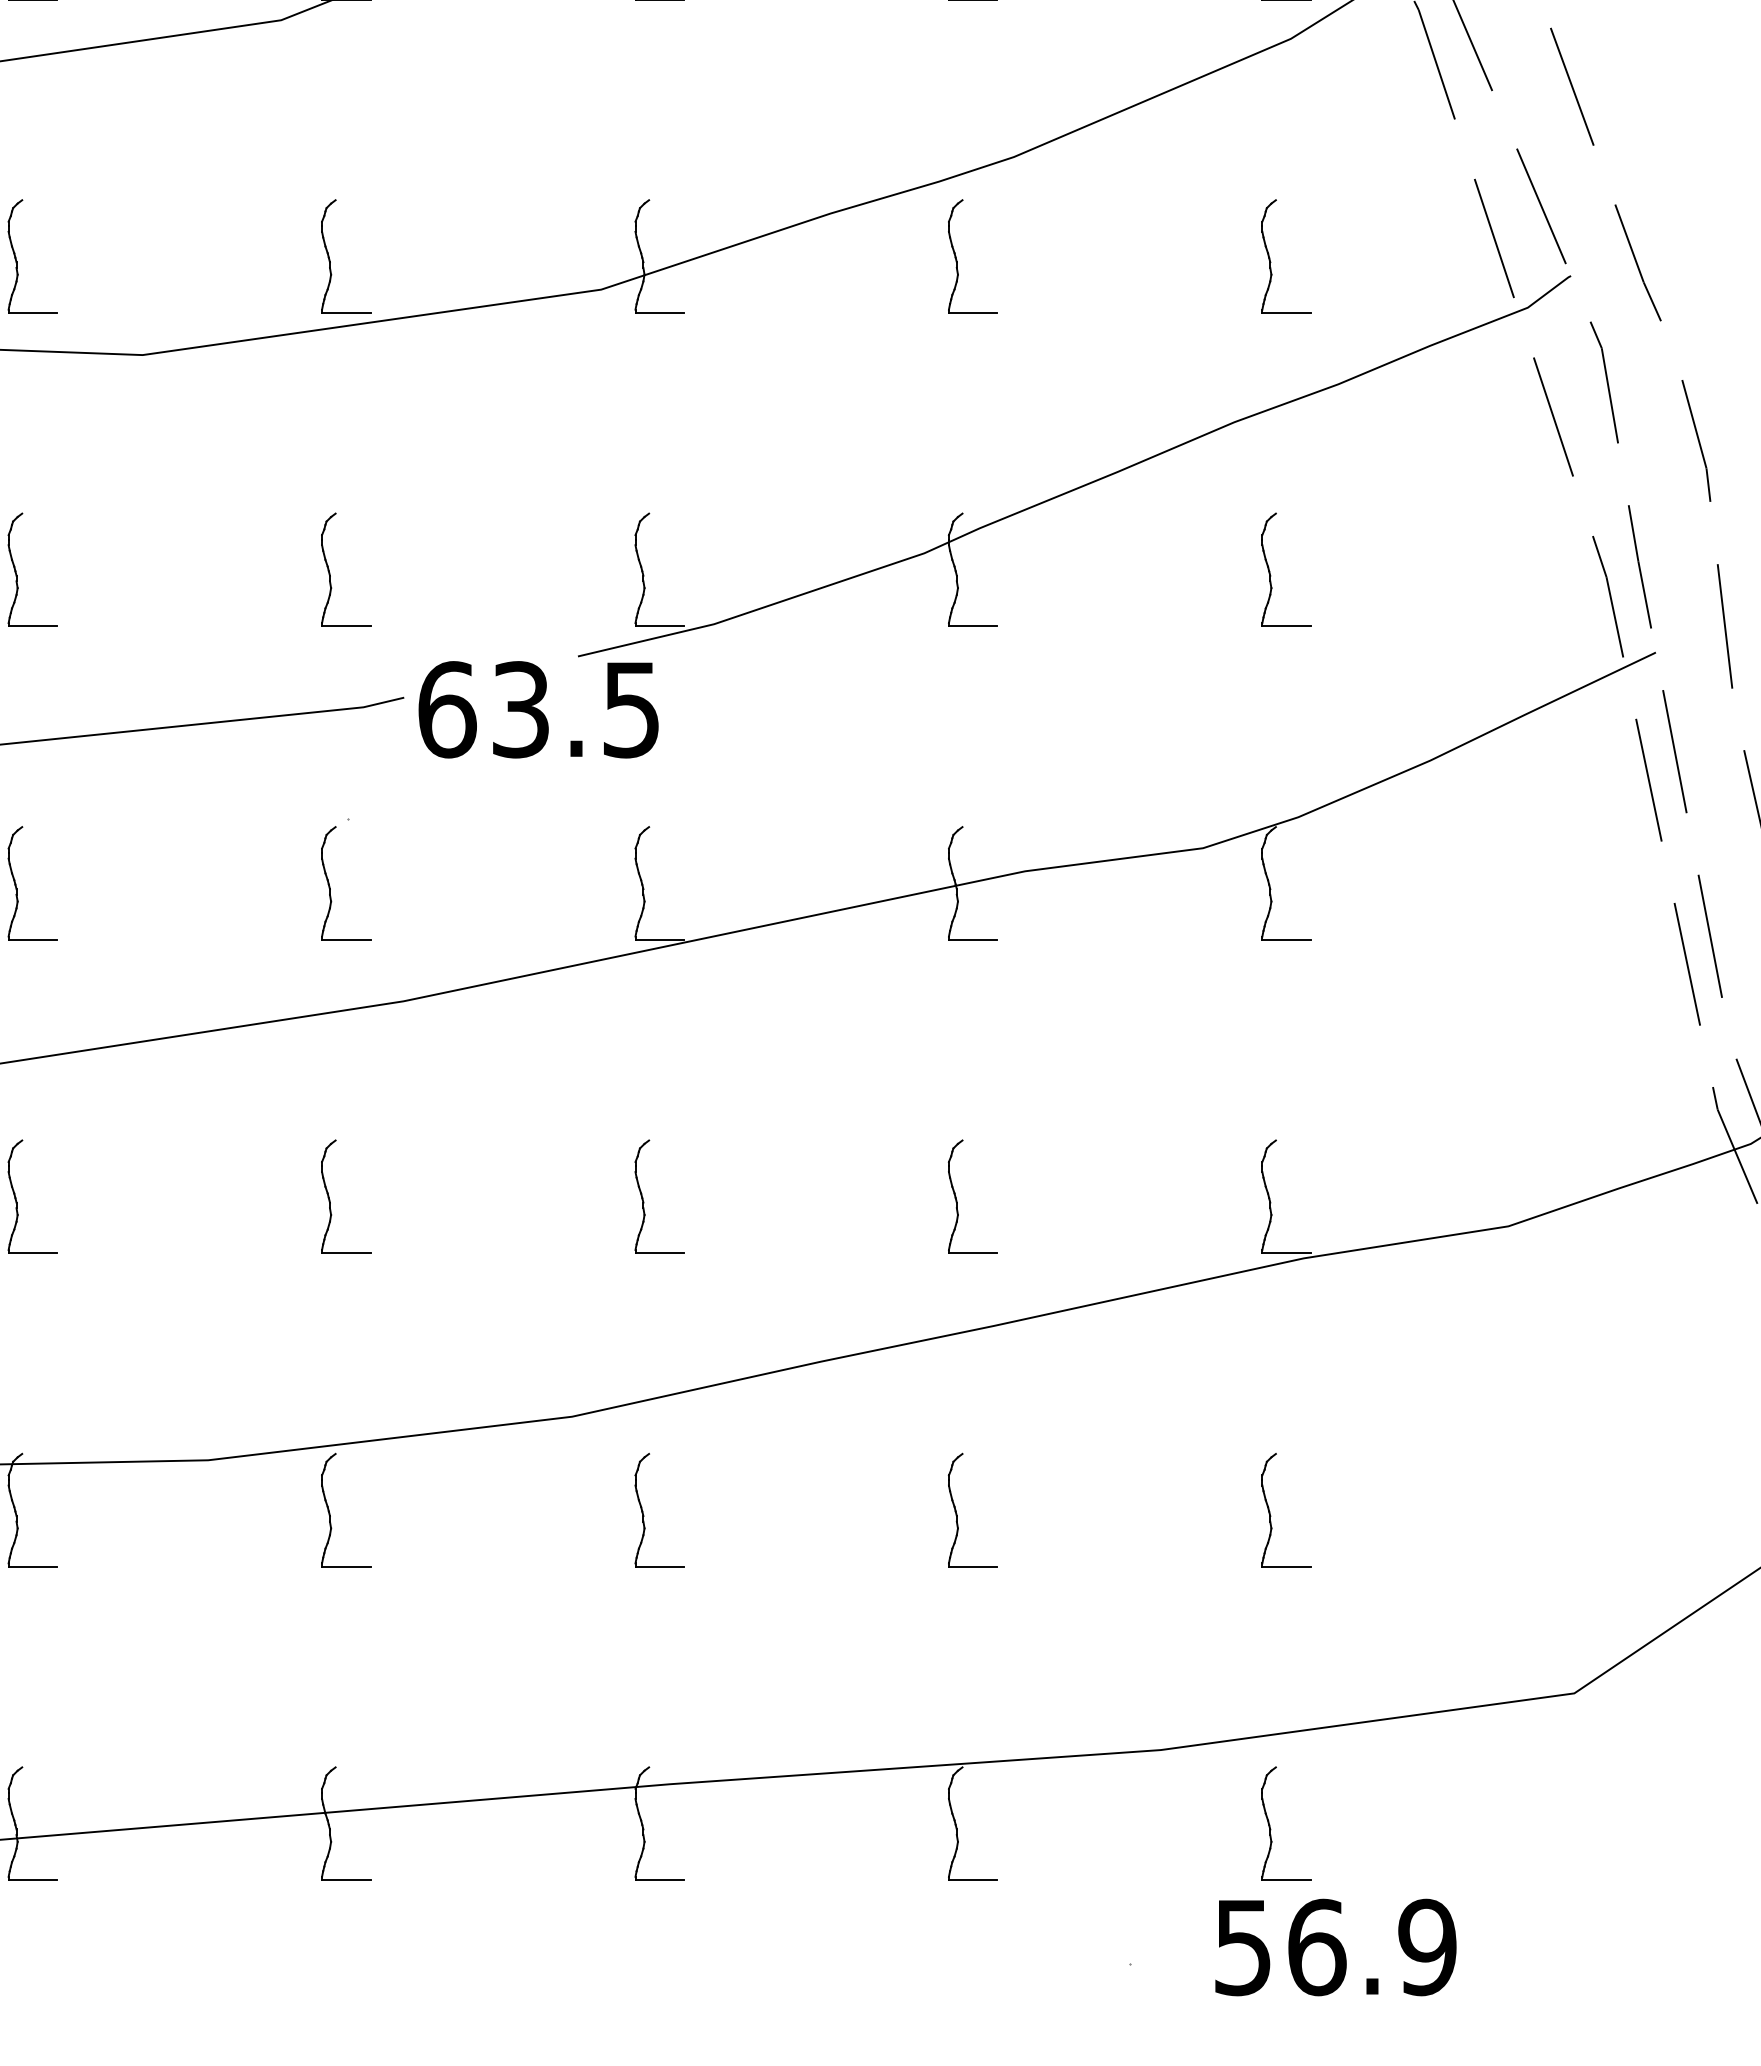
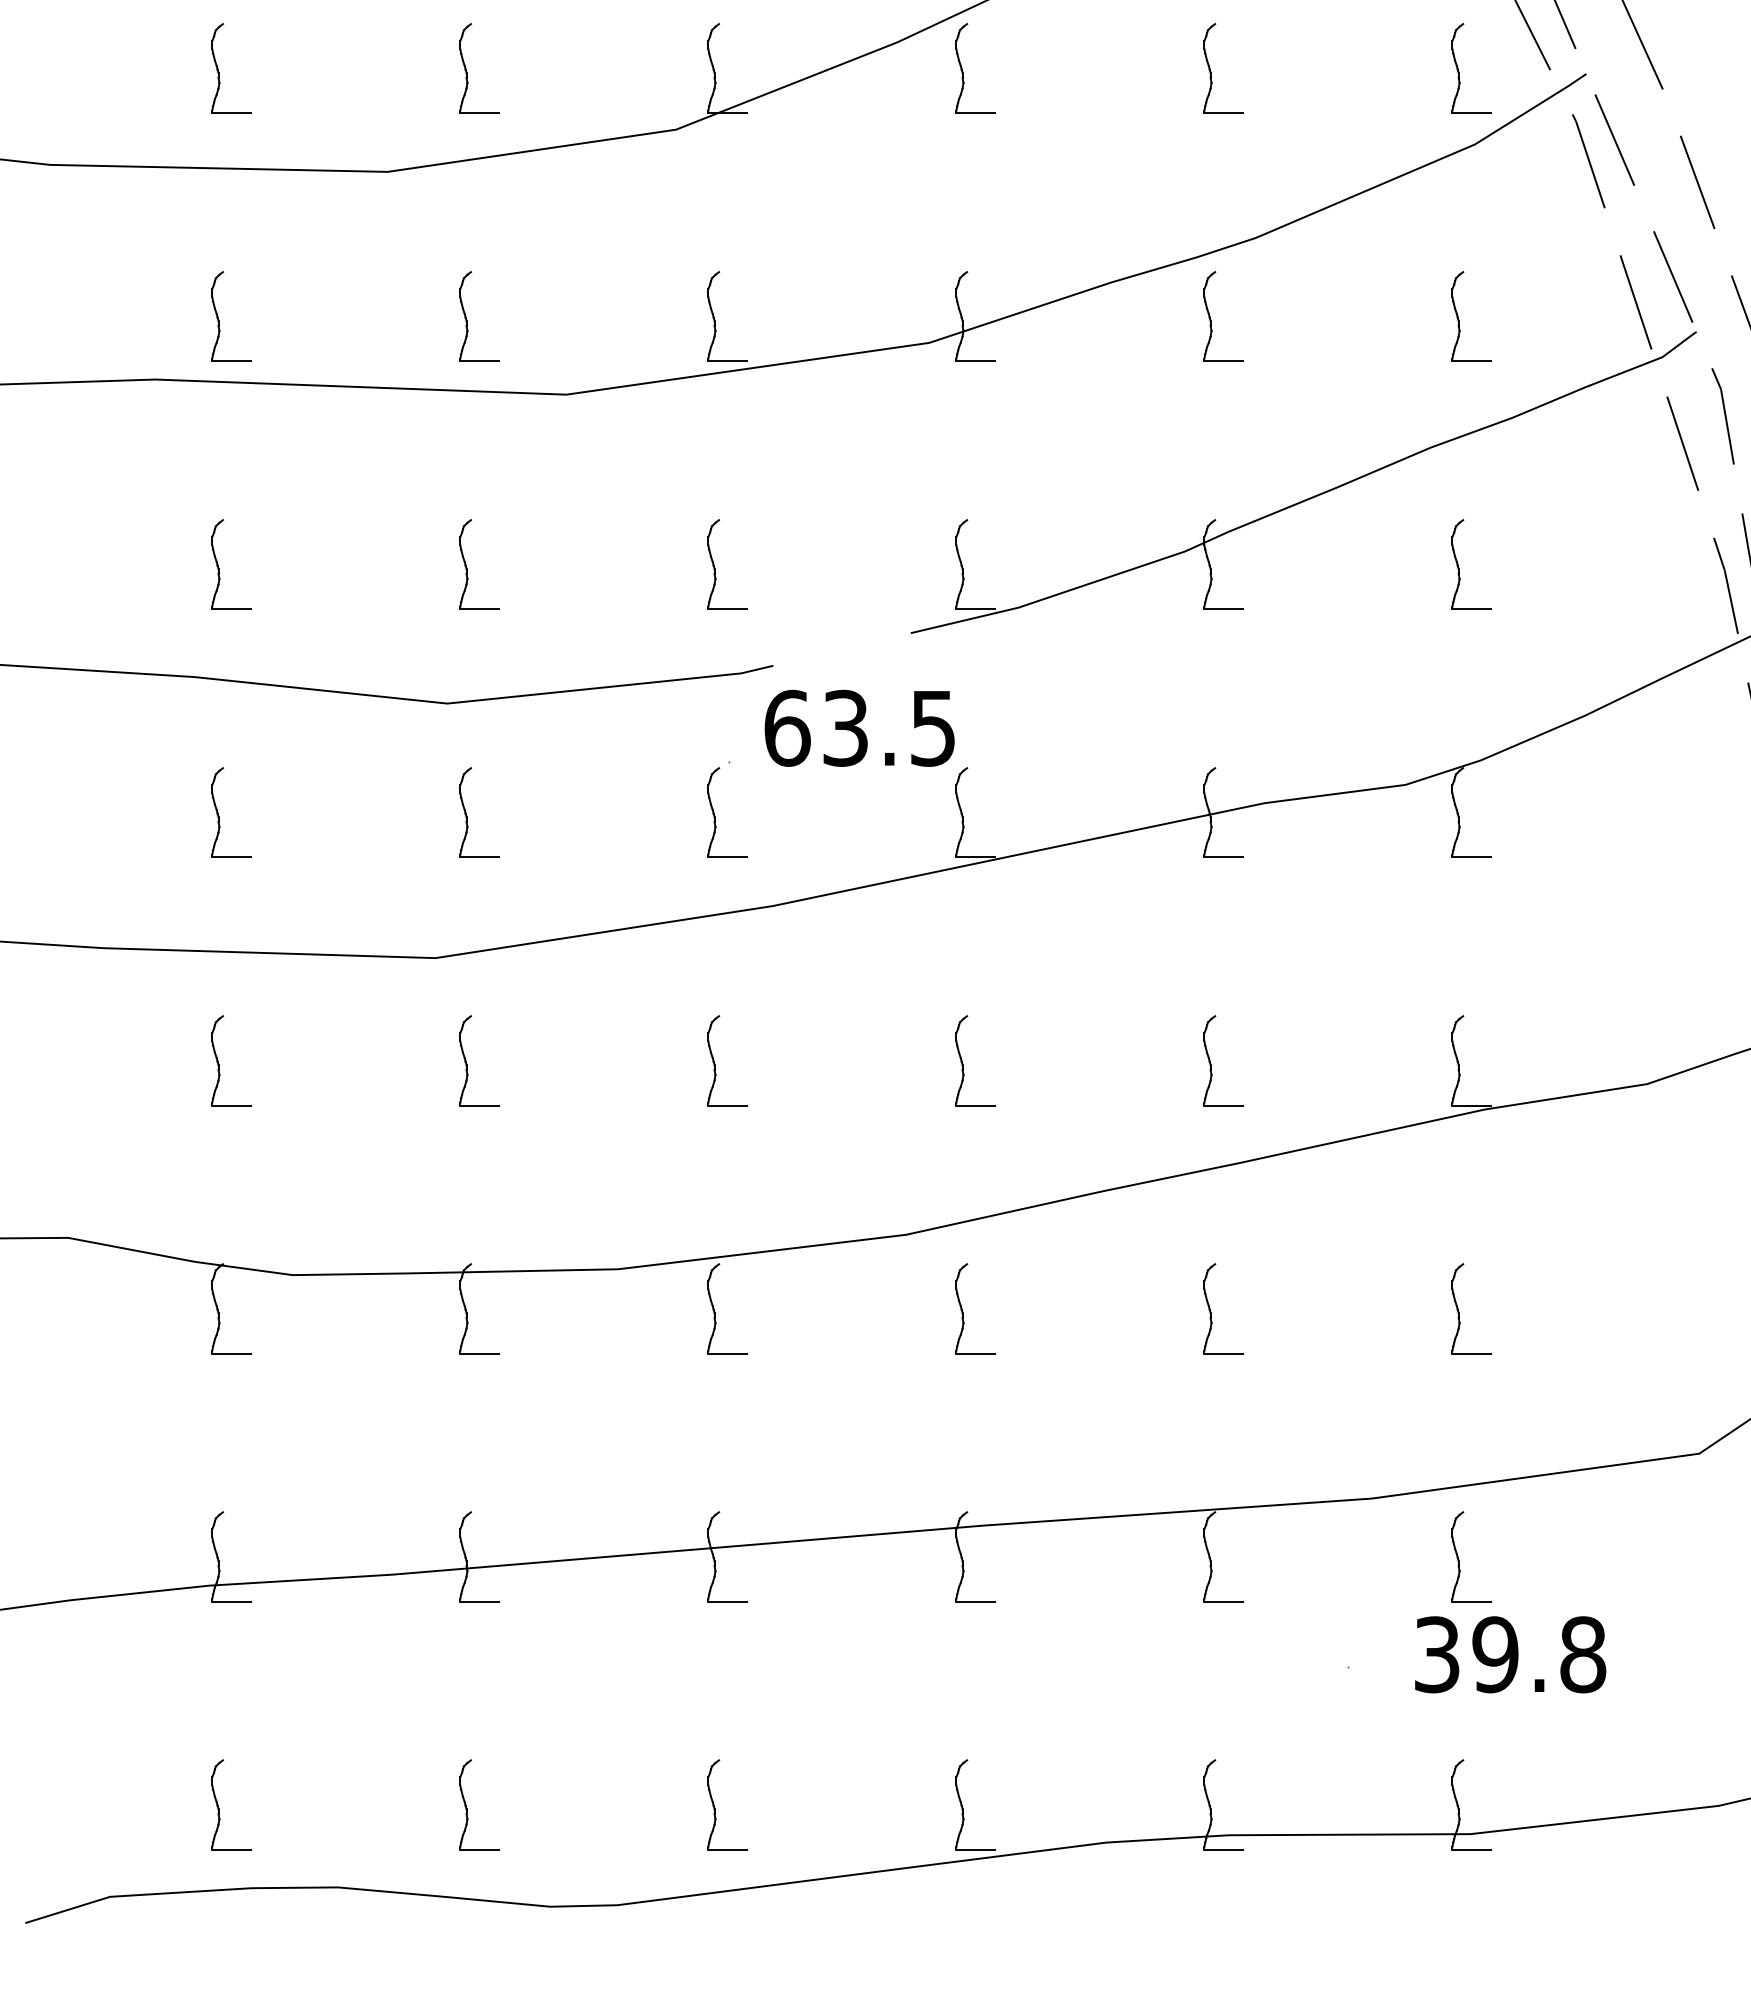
text: (538, 708) -> (859, 727), moved
text: (1335, 1947) -> (1510, 1654), 56.9 -> 39.8

